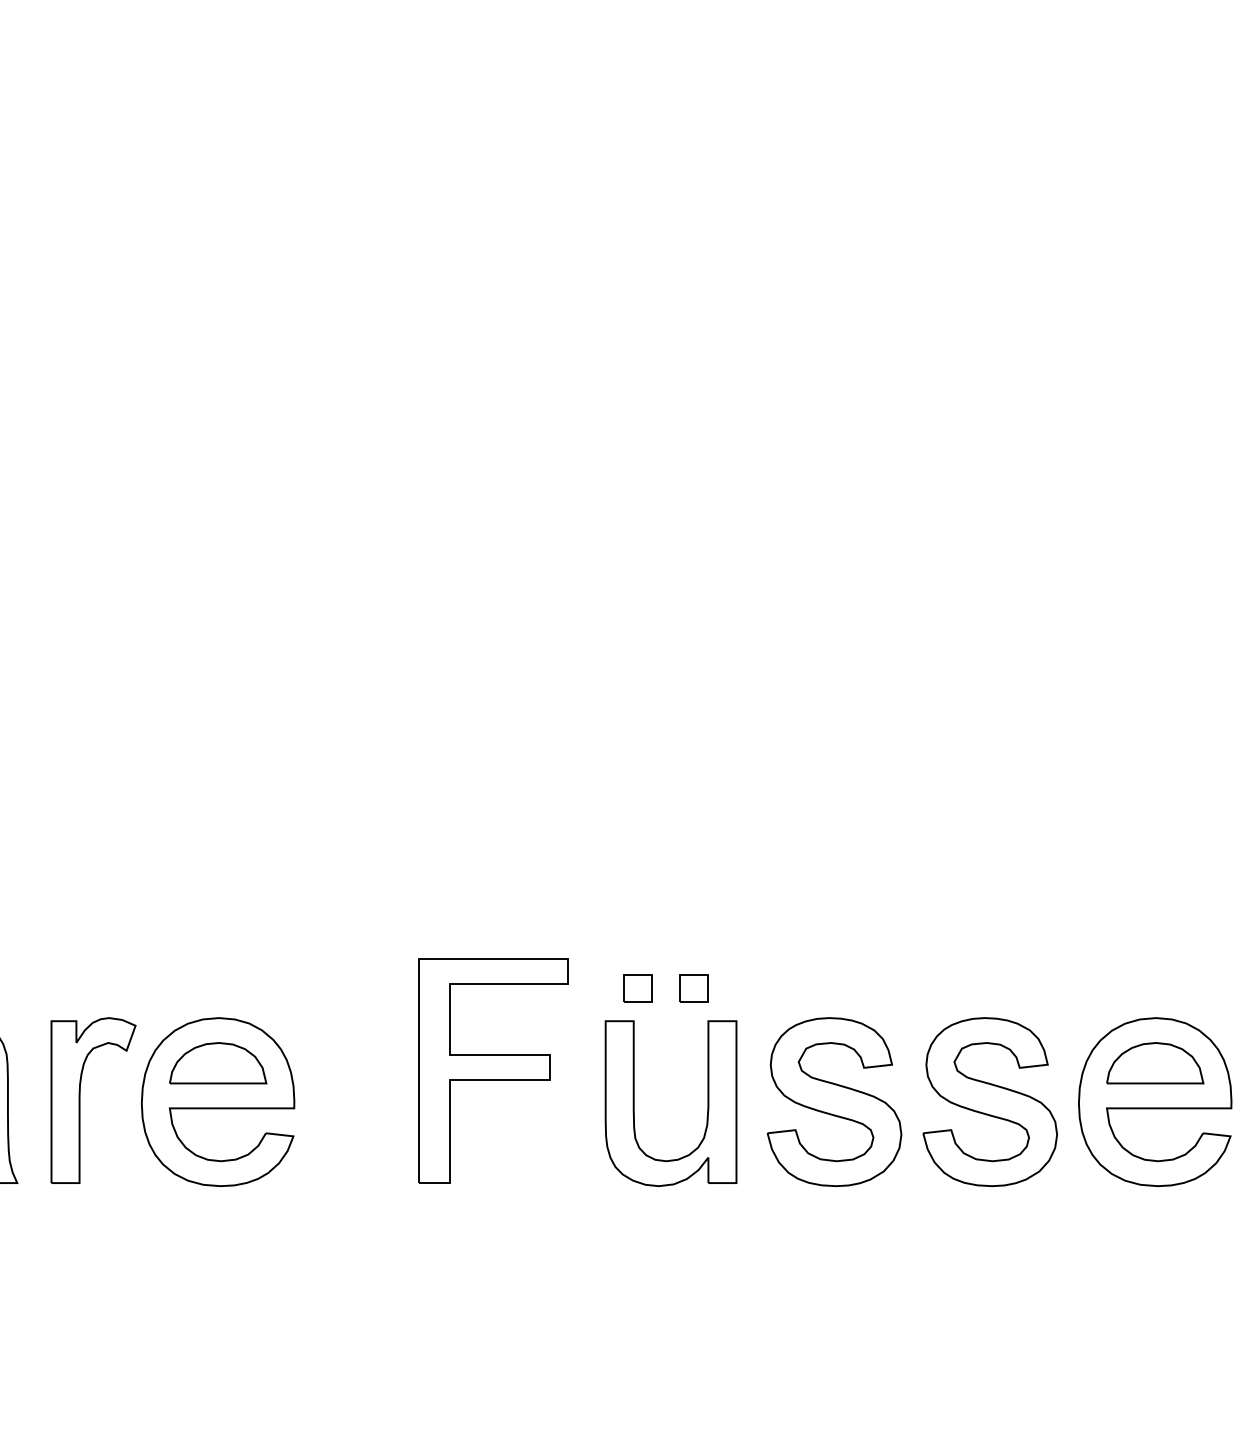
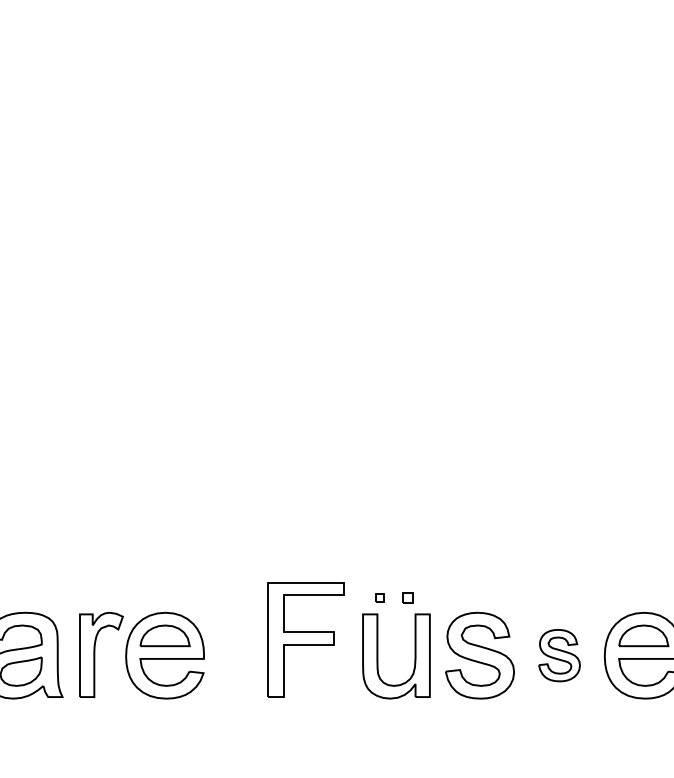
part: (637, 988) -> (379, 597), size x0.6
part: (694, 988) -> (408, 597), size x0.7
part: (990, 1101) -> (559, 655), size x0.6

